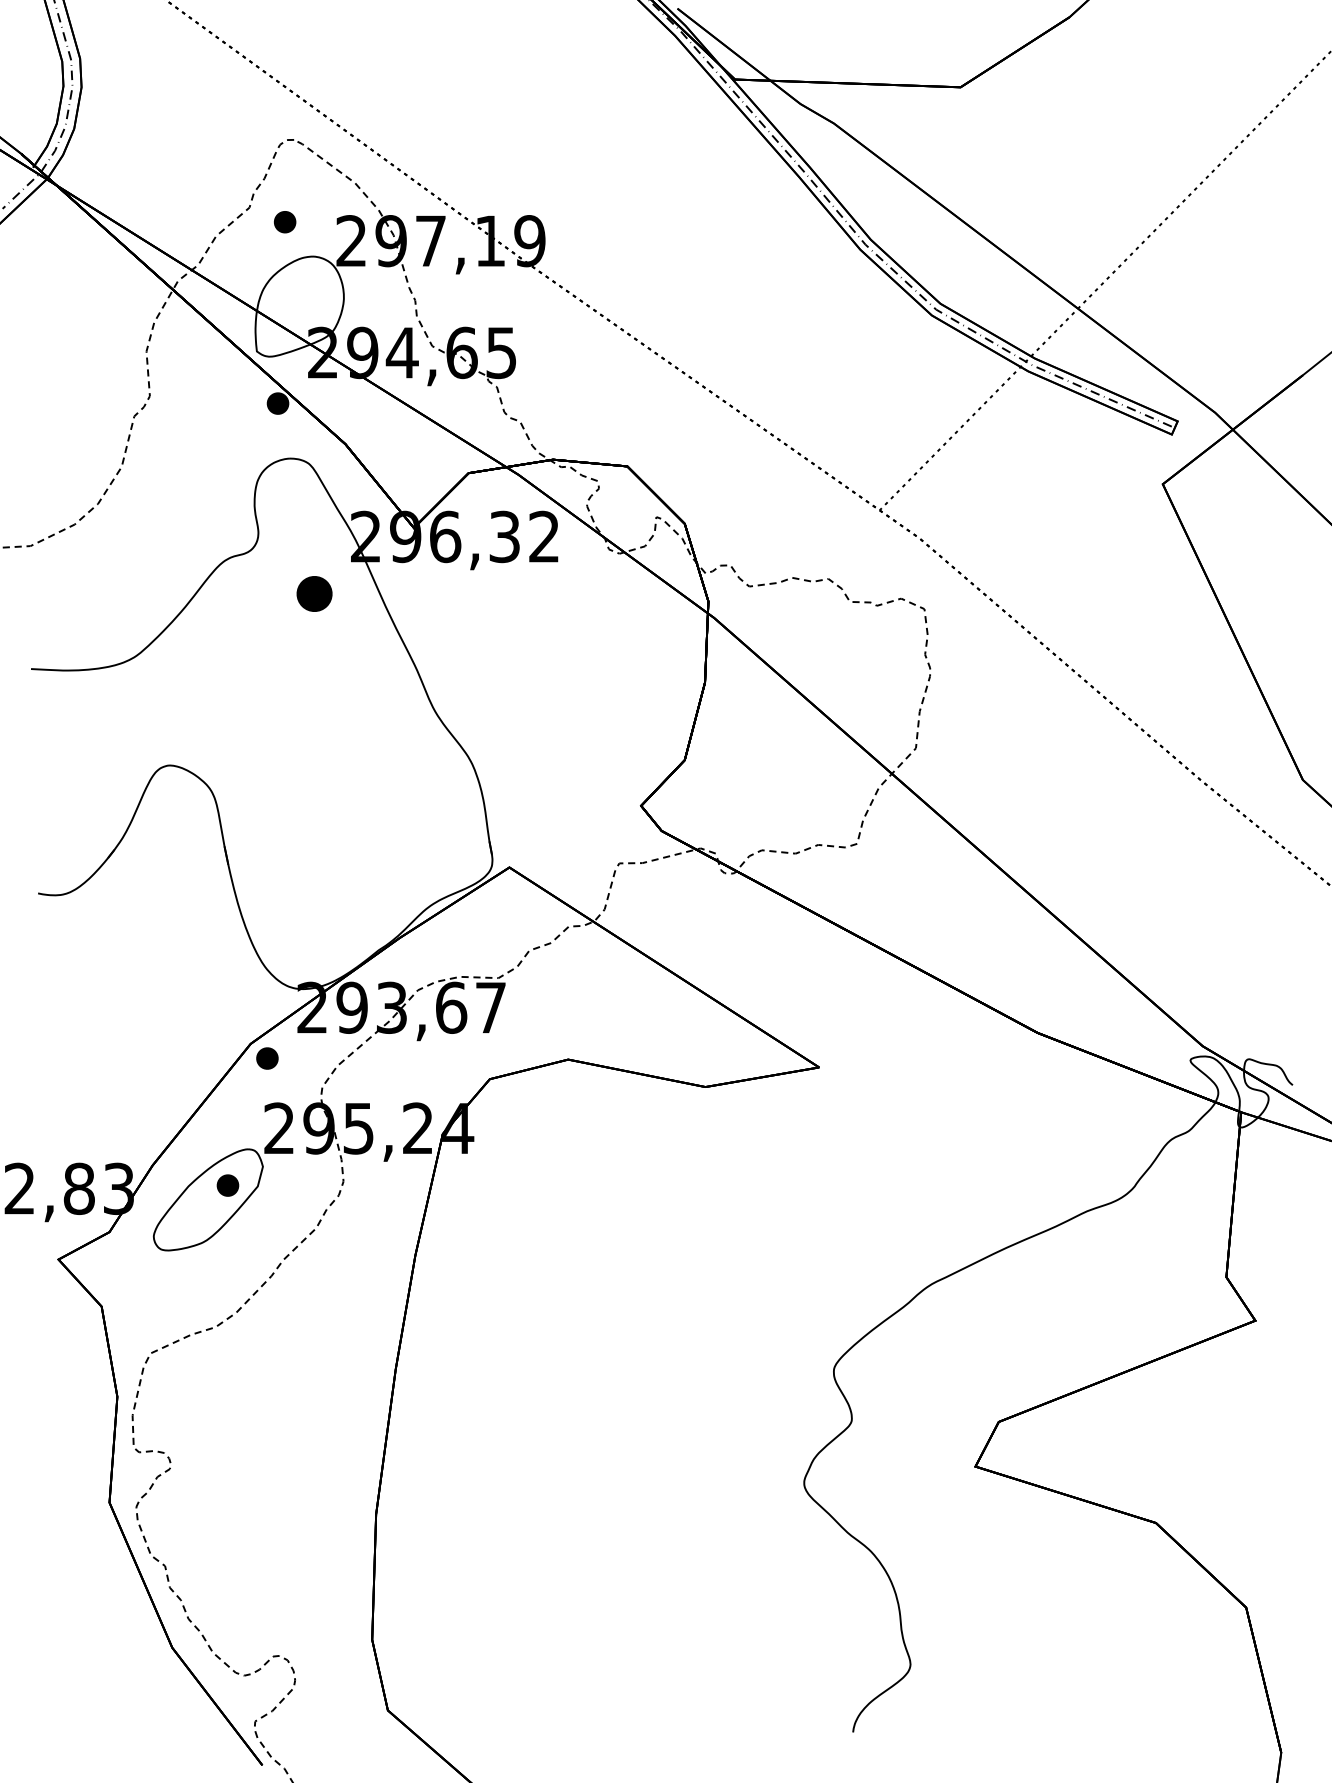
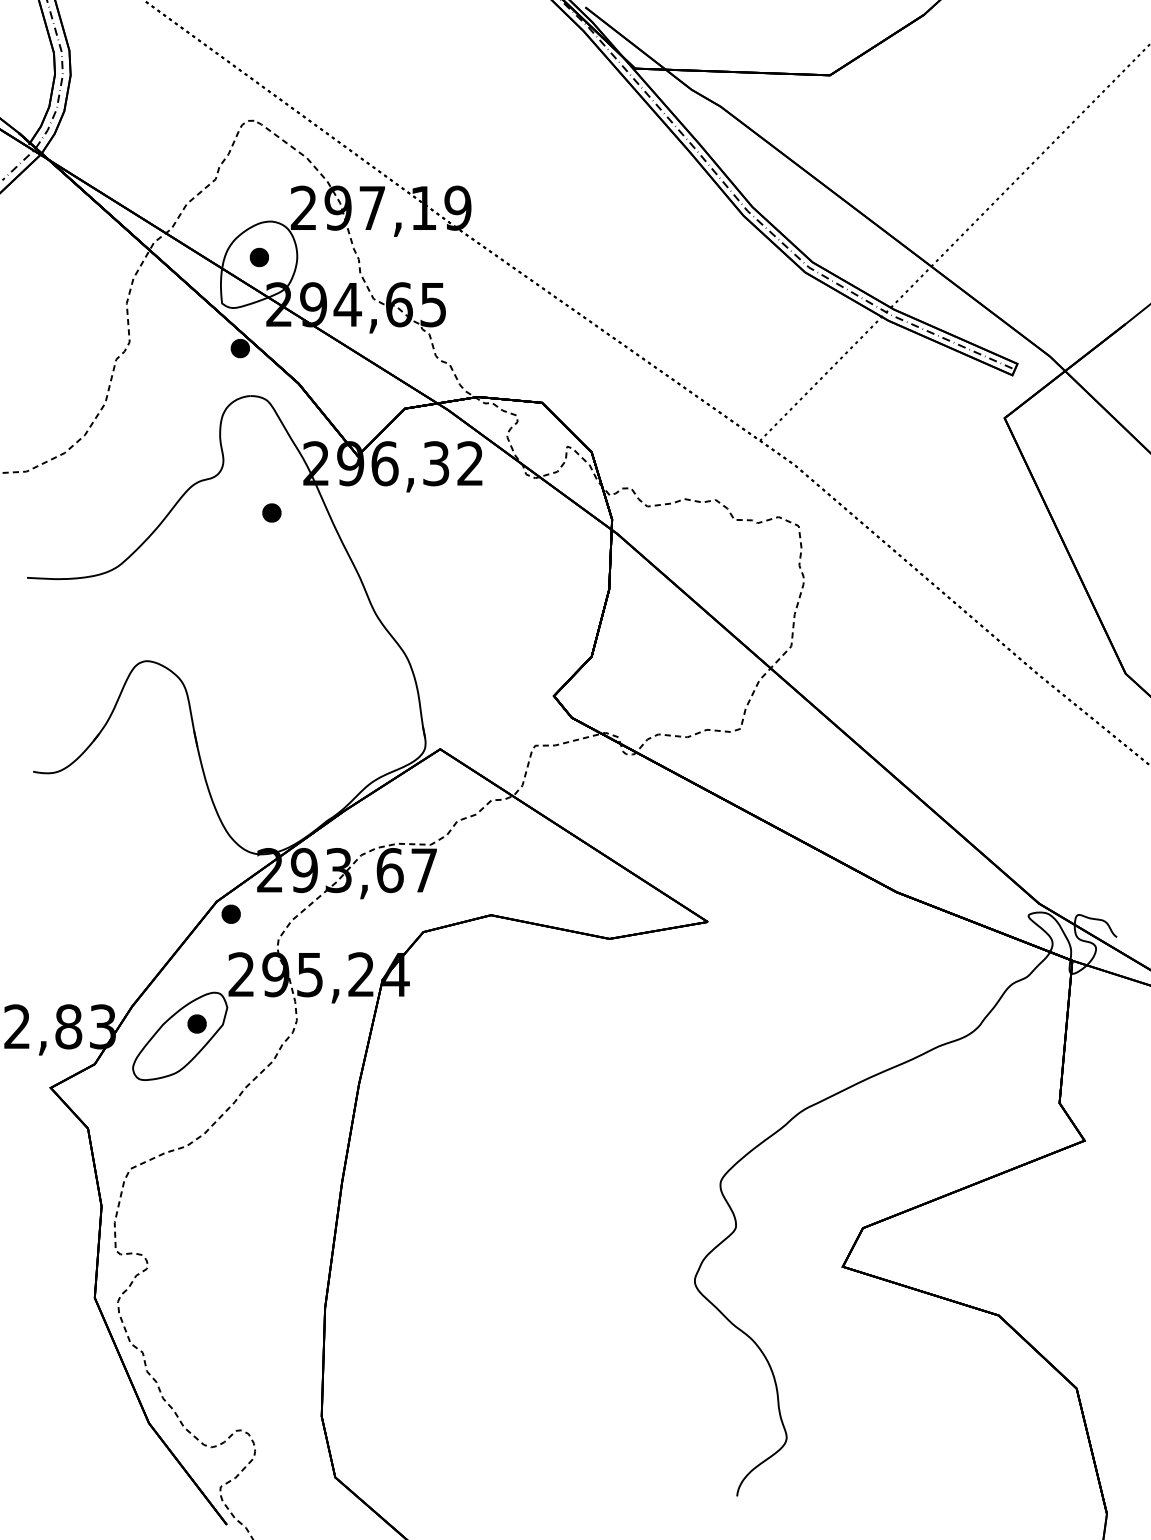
part: (285, 222) -> (259, 257), moved
part: (314, 593) -> (271, 512), size x0.62

